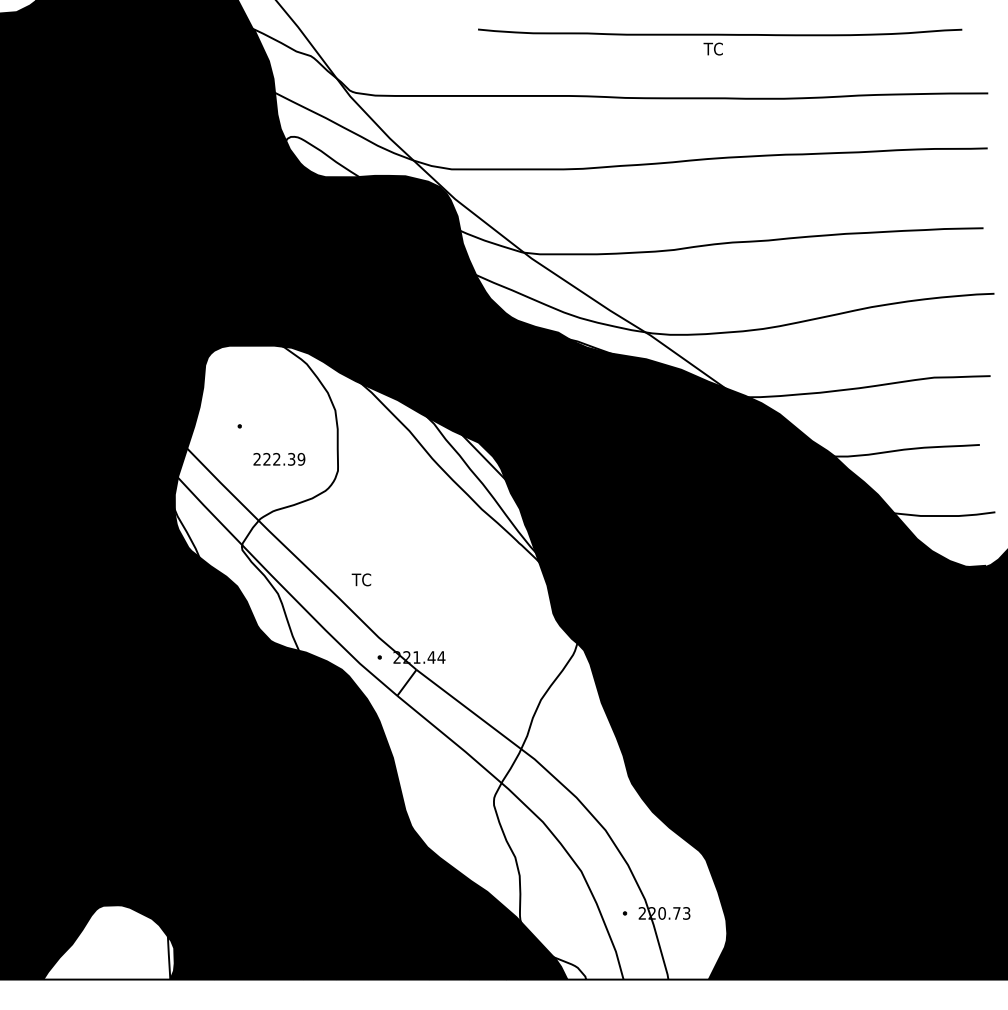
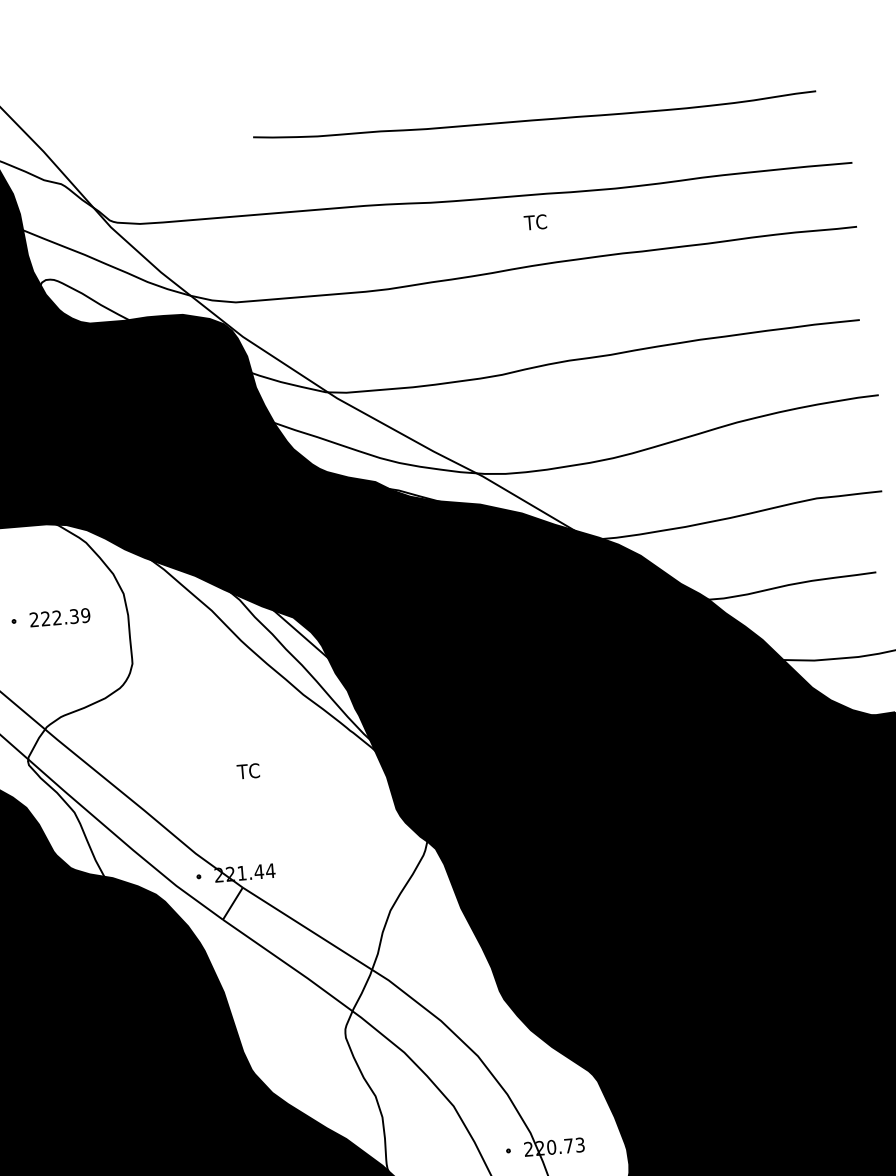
text: (712, 48) -> (534, 221), moved
text: (279, 459) -> (60, 617), moved
text: (361, 579) -> (248, 770), moved

